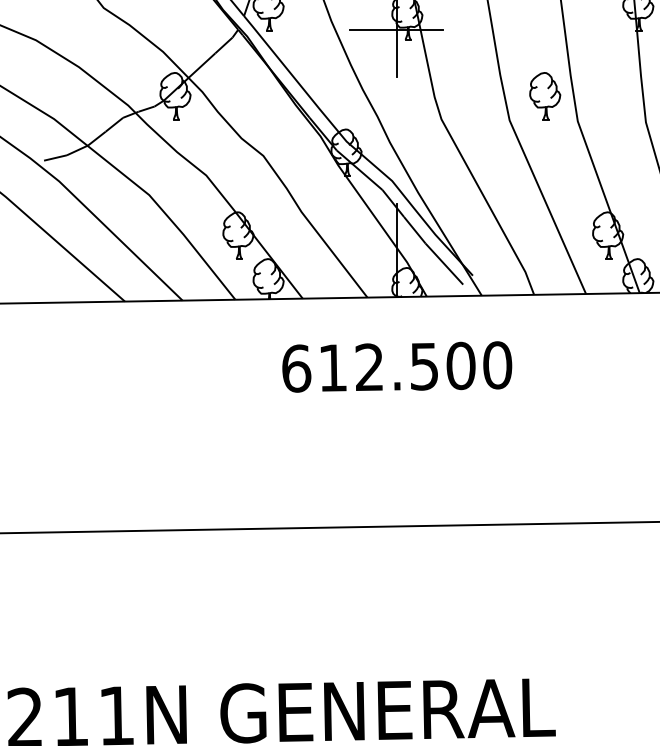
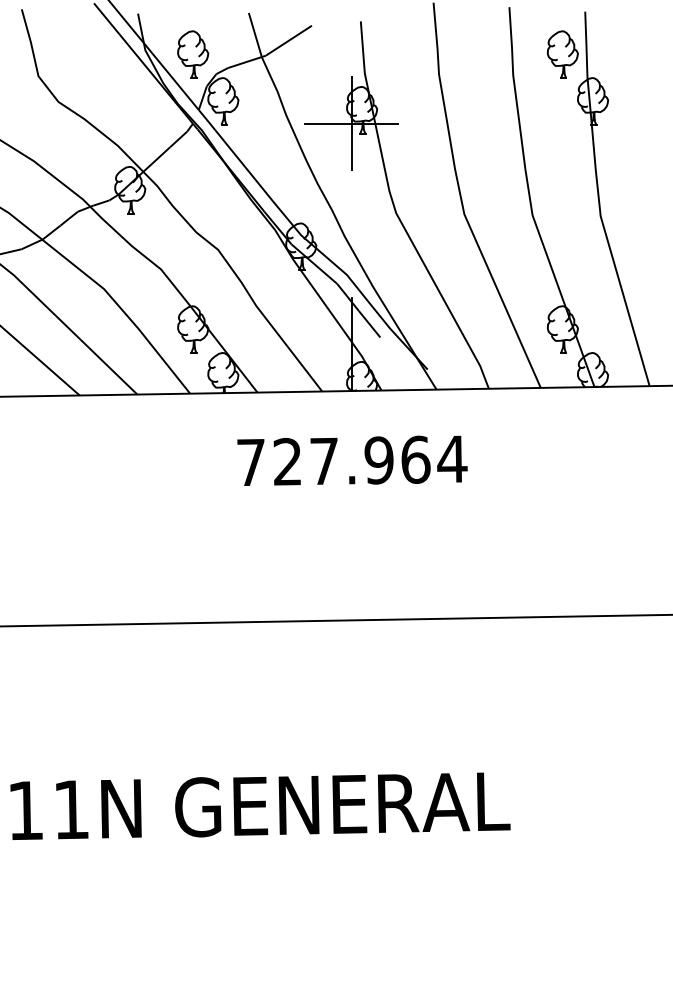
part: (544, 96) -> (499, 190), removed
line: (443, 263) -> (398, 357), removed
text: (397, 366) -> (352, 460), 612.500 -> 727.964

